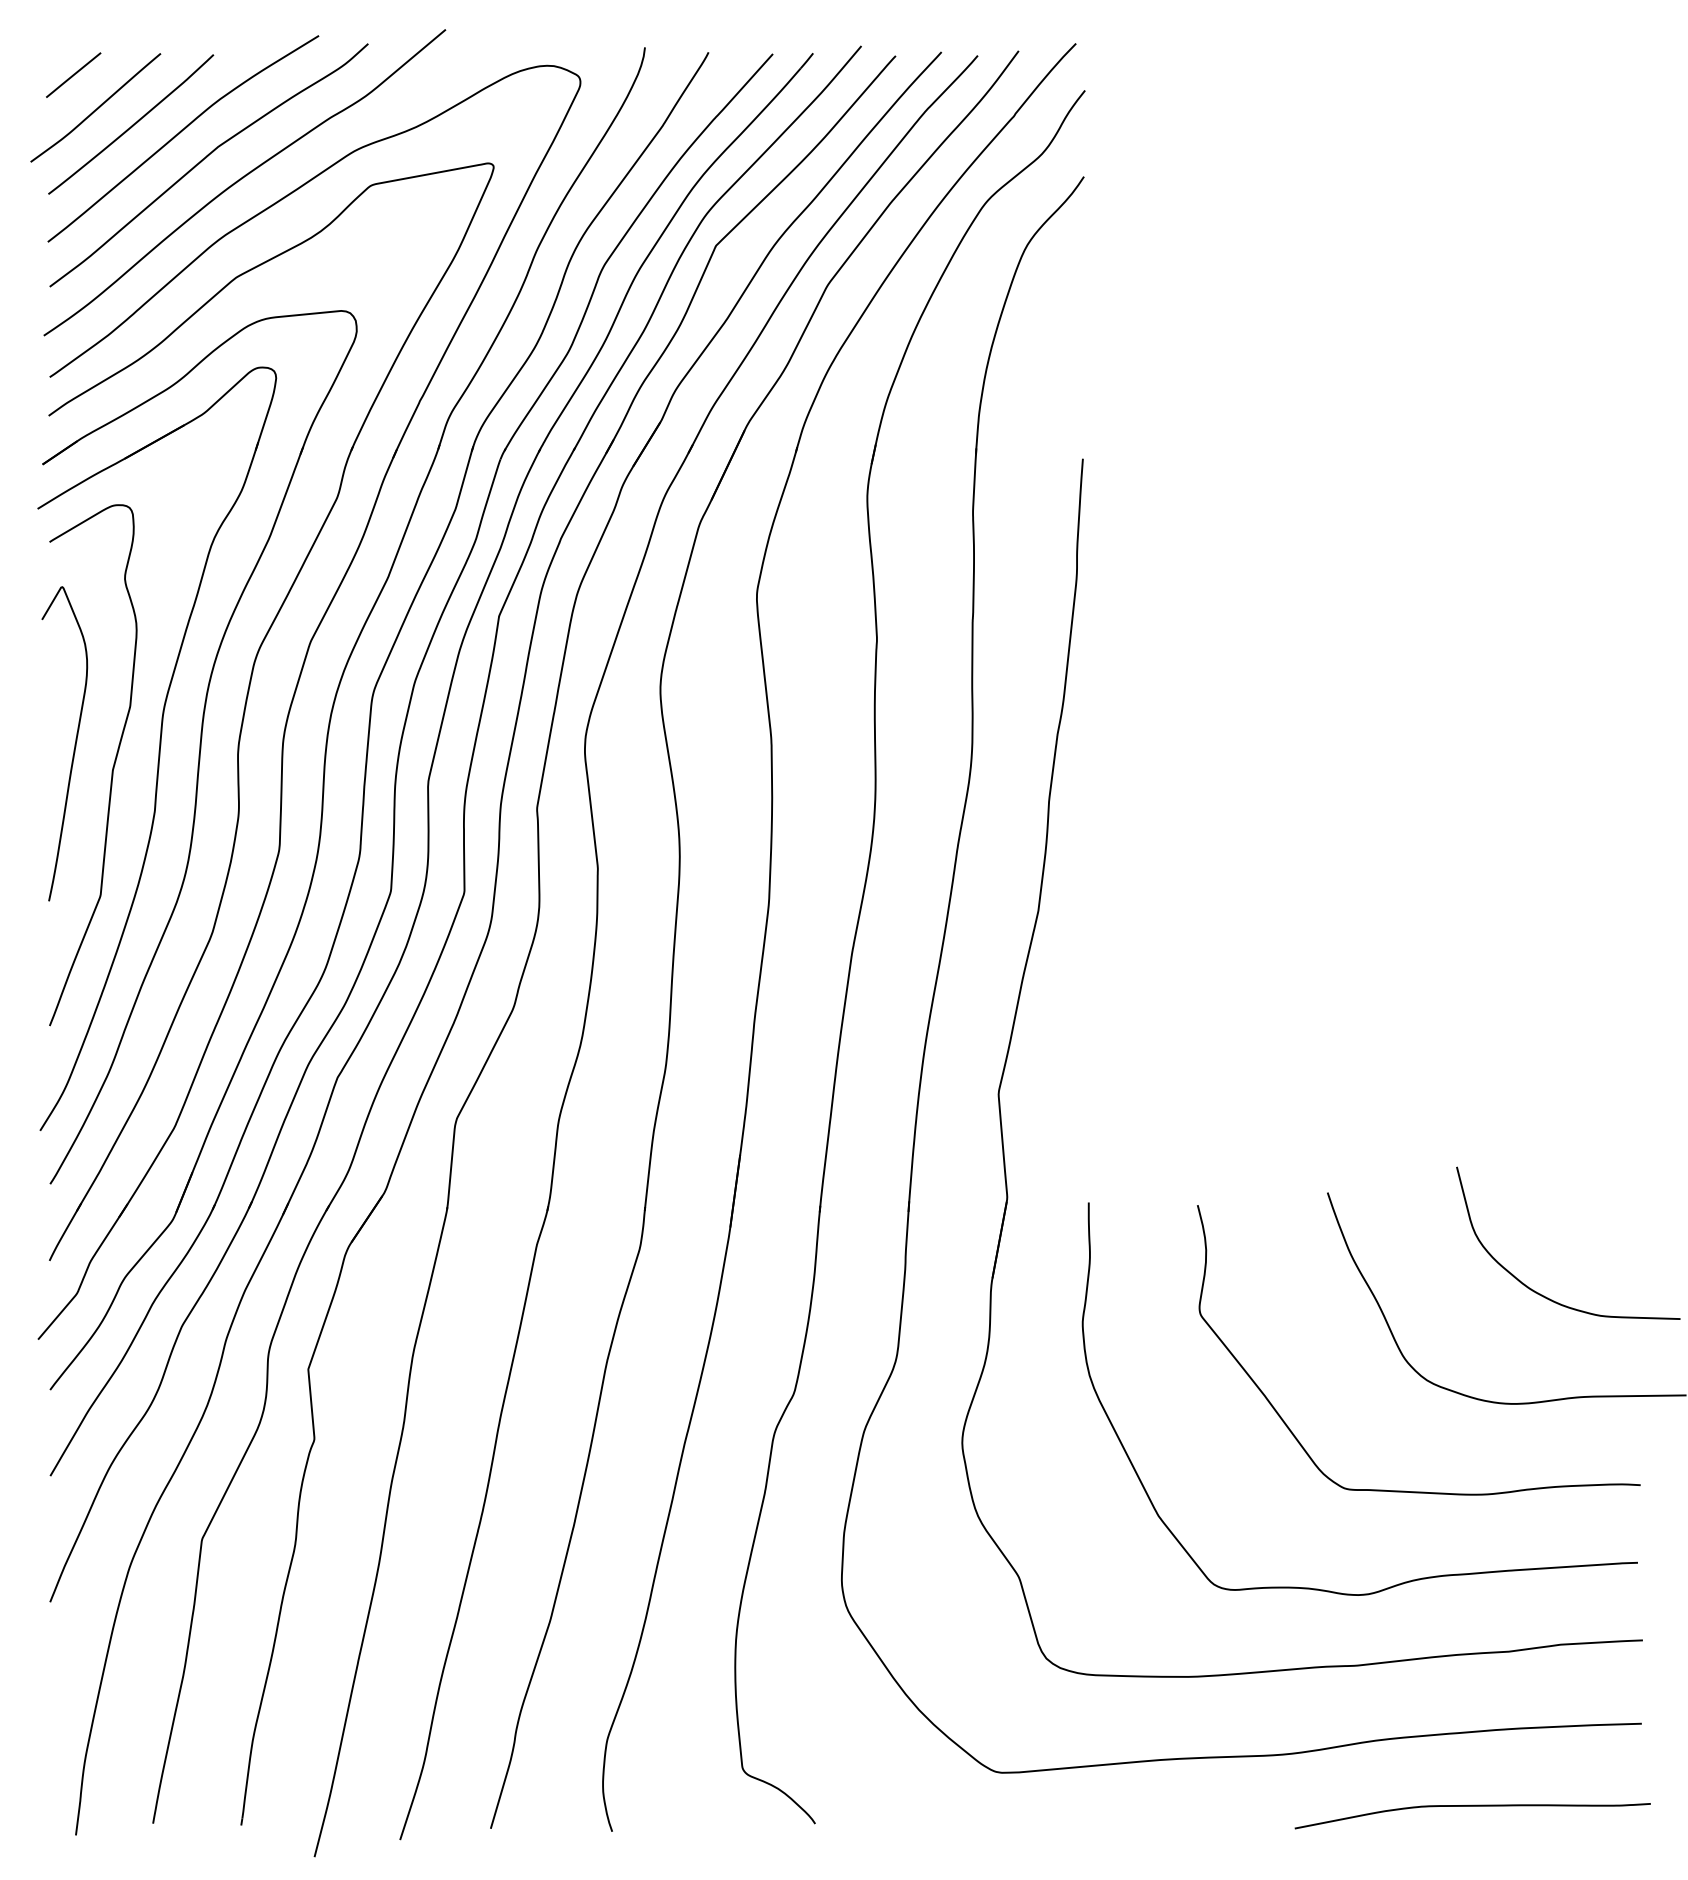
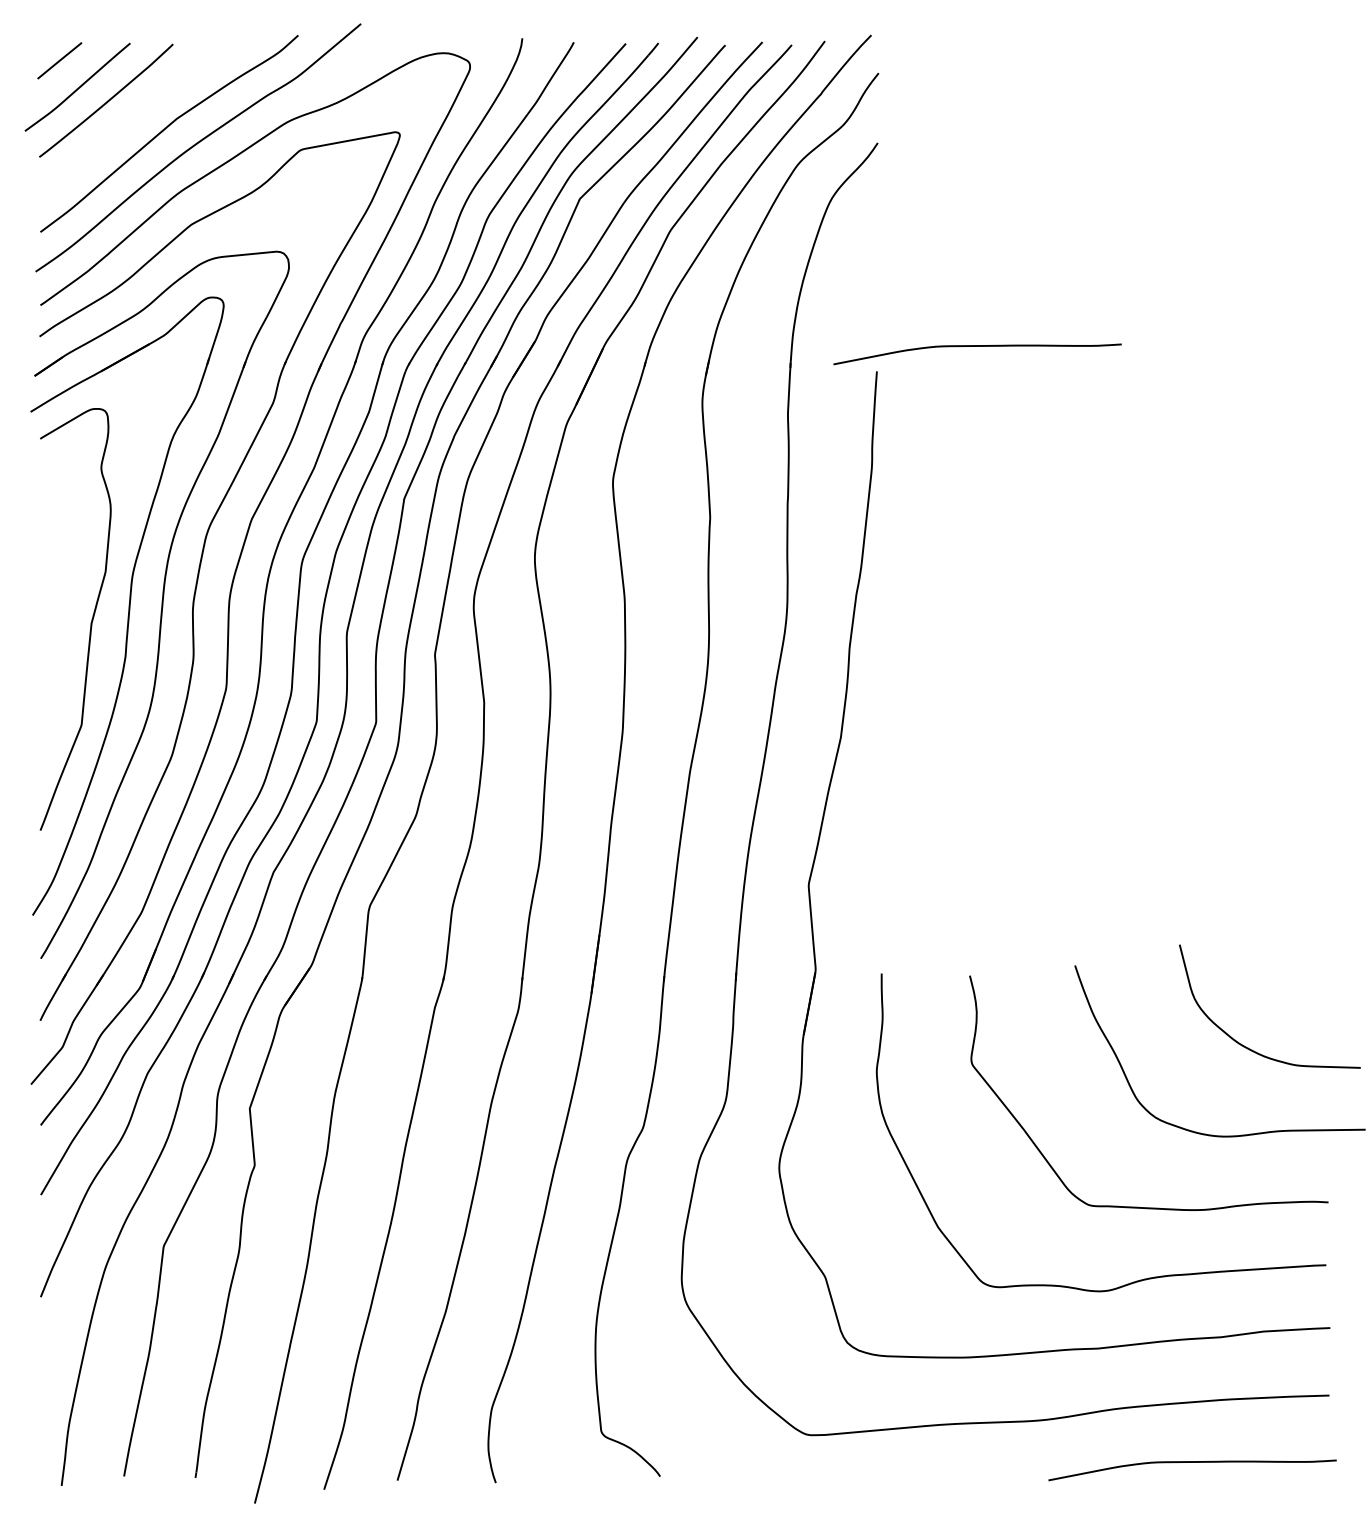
curve: (179, 134) -> (145, 108), removed
curve: (1207, 428) -> (977, 346), added
curve: (74, 743) -> (60, 601), removed

